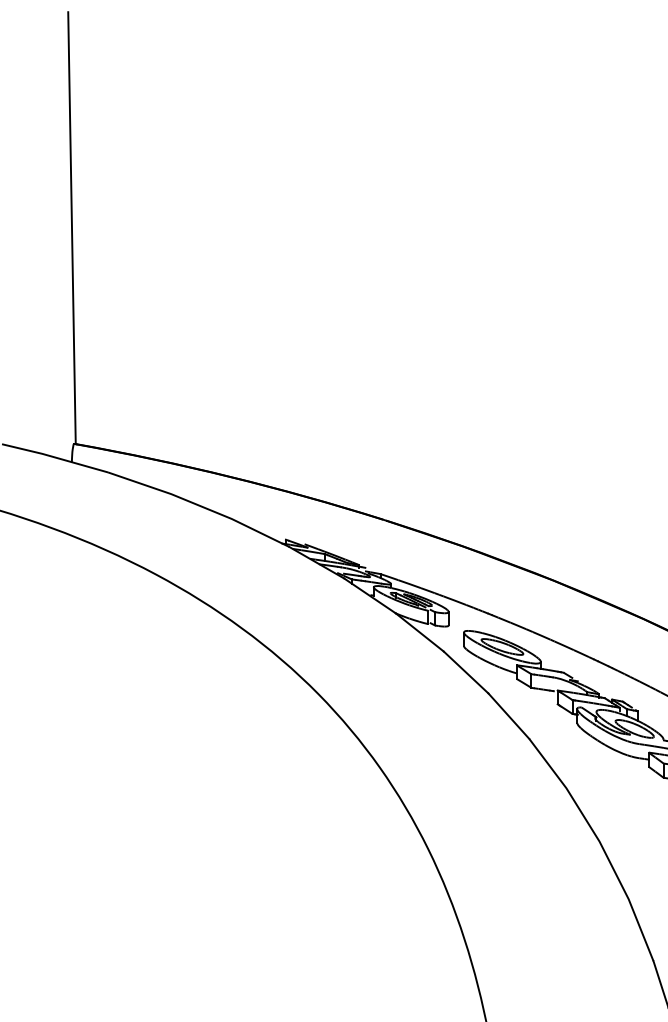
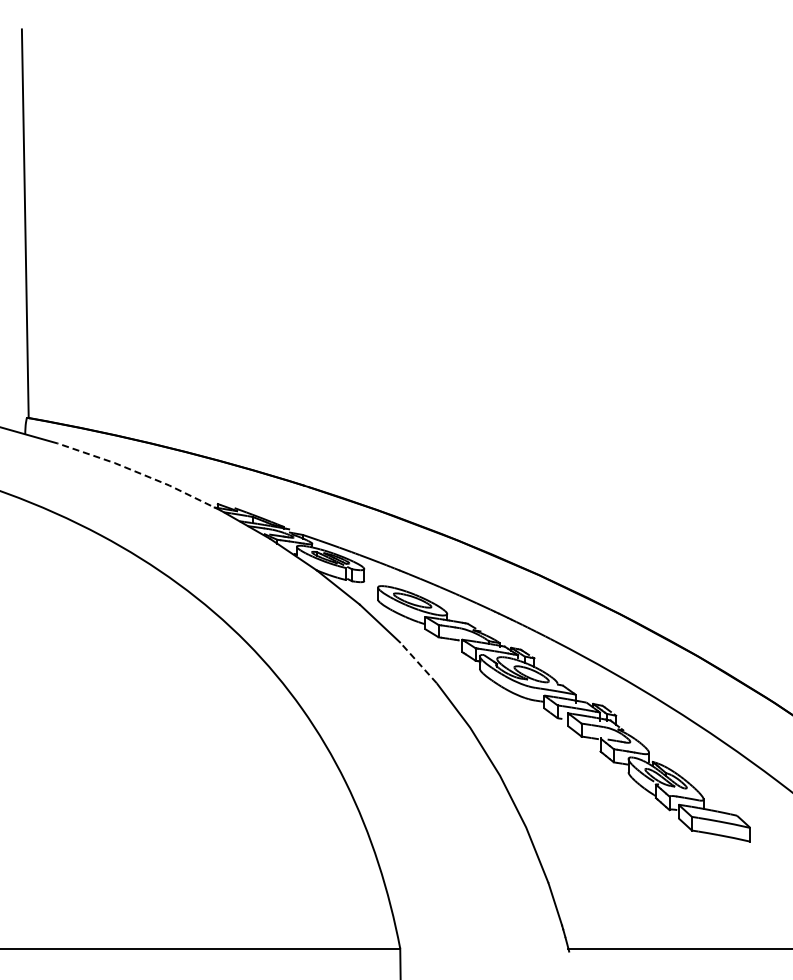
line: (200, 505) -> (140, 473), solid -> dashed
line: (508, 715) -> (418, 662), solid -> dashed

